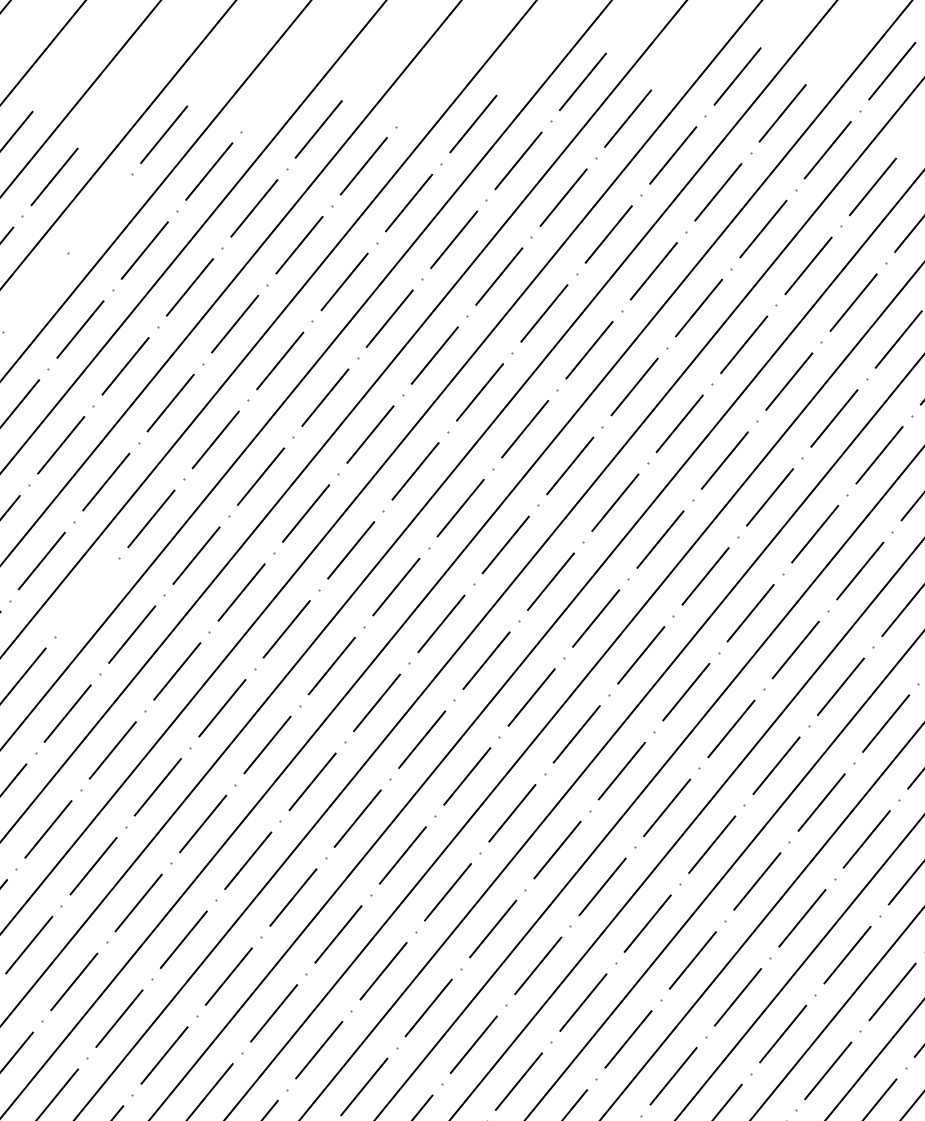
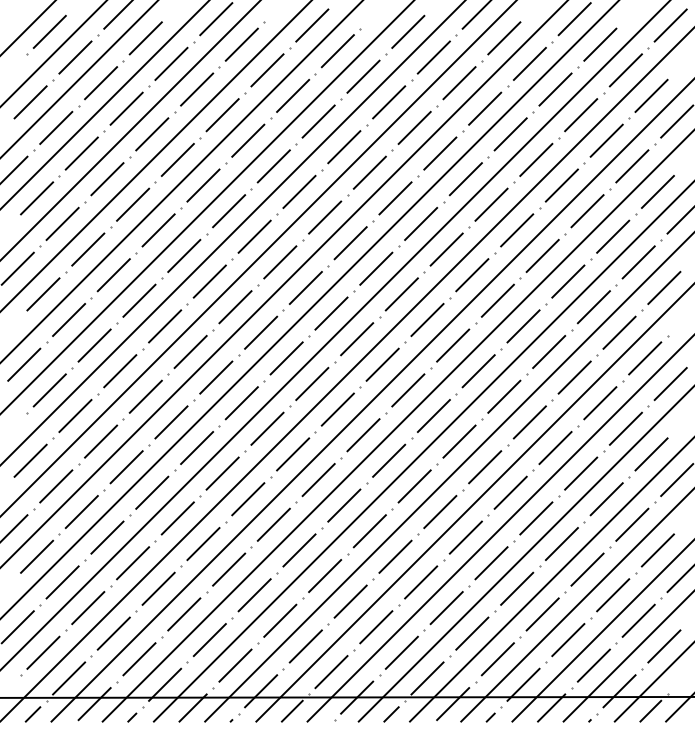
line: (99, 213) -> (171, 63), added
line: (35, 292) -> (126, 108), added
line: (87, 597) -> (139, 300), added

